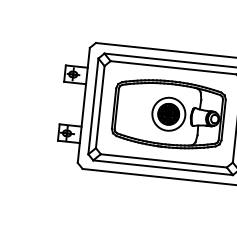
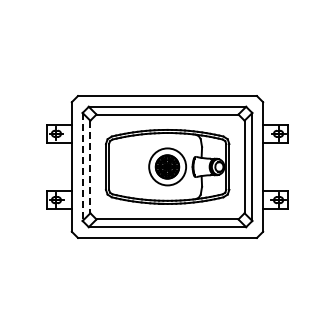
line: (93, 105) -> (82, 166), solid -> dashed
line: (100, 107) -> (90, 167), solid -> dashed

